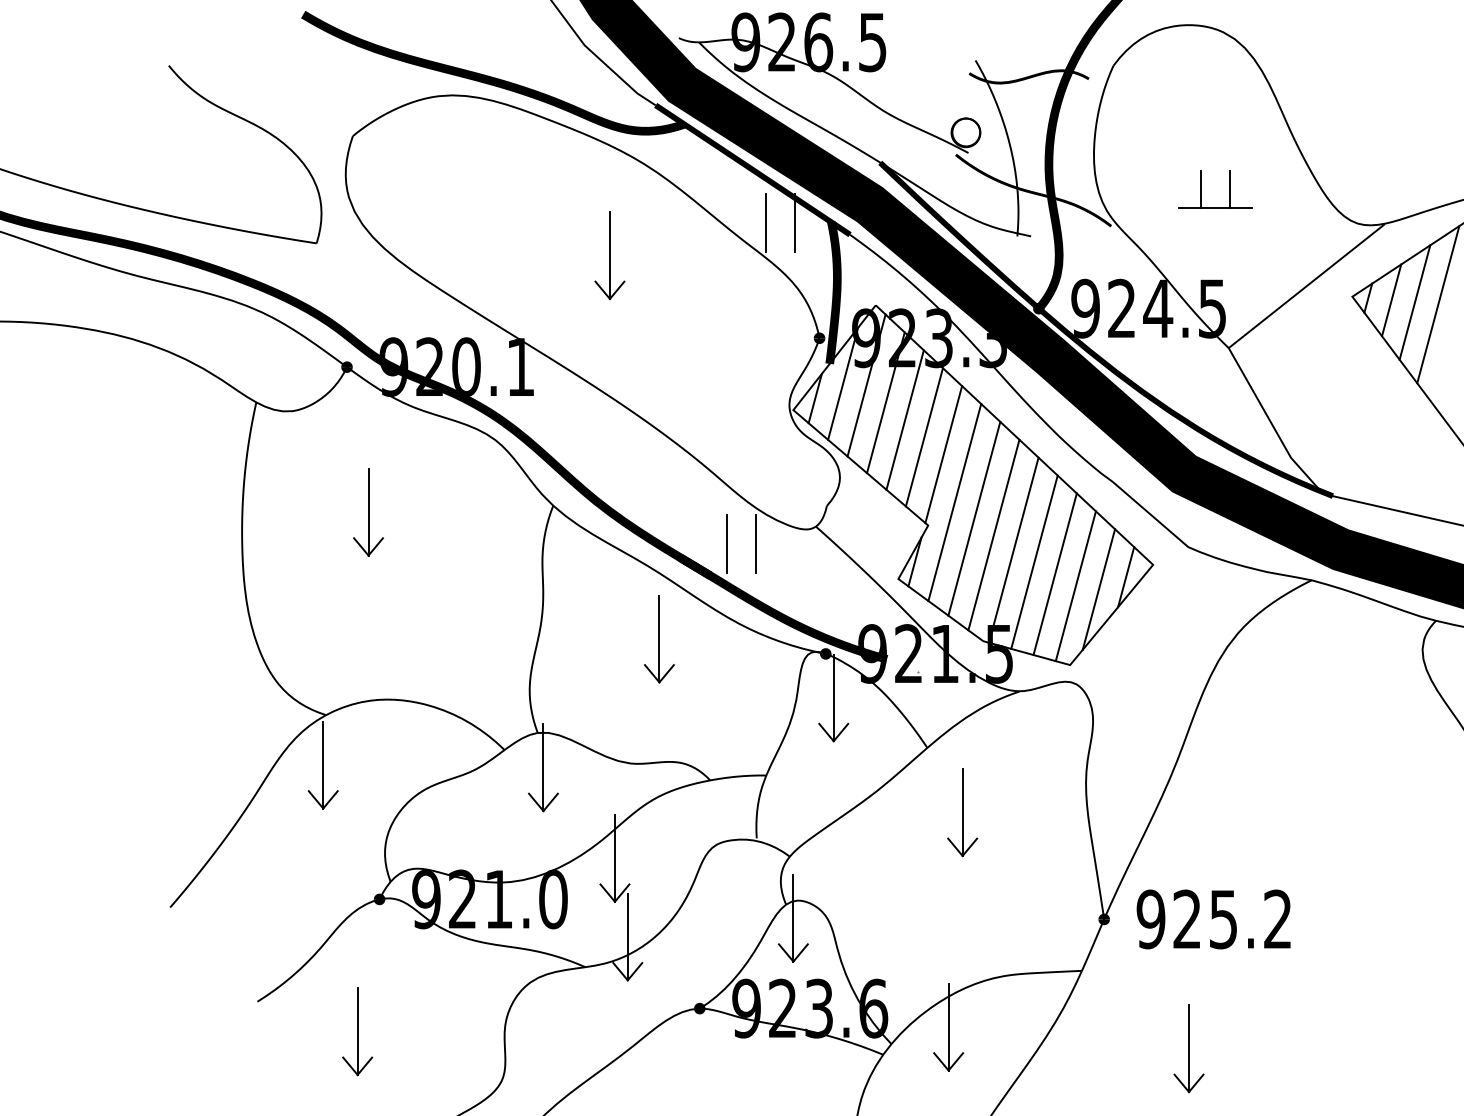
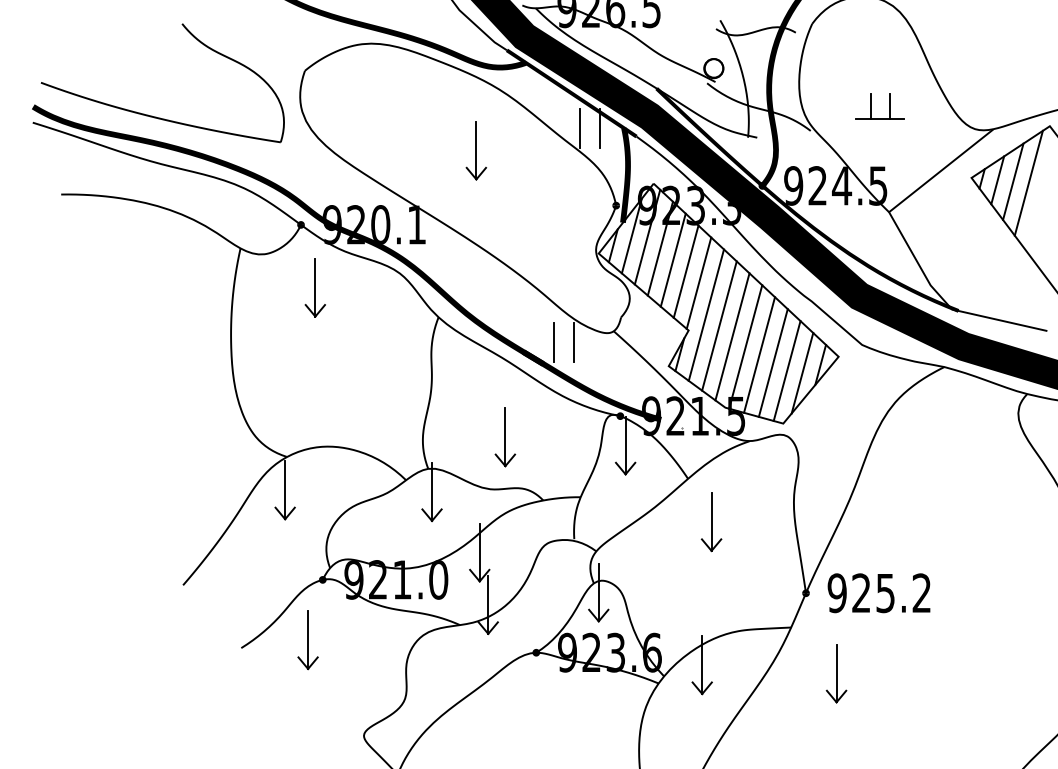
part: (367, 511) -> (314, 287), moved
part: (659, 639) -> (505, 437), moved
part: (356, 1032) -> (307, 640), moved
part: (1188, 1048) -> (836, 673), moved

